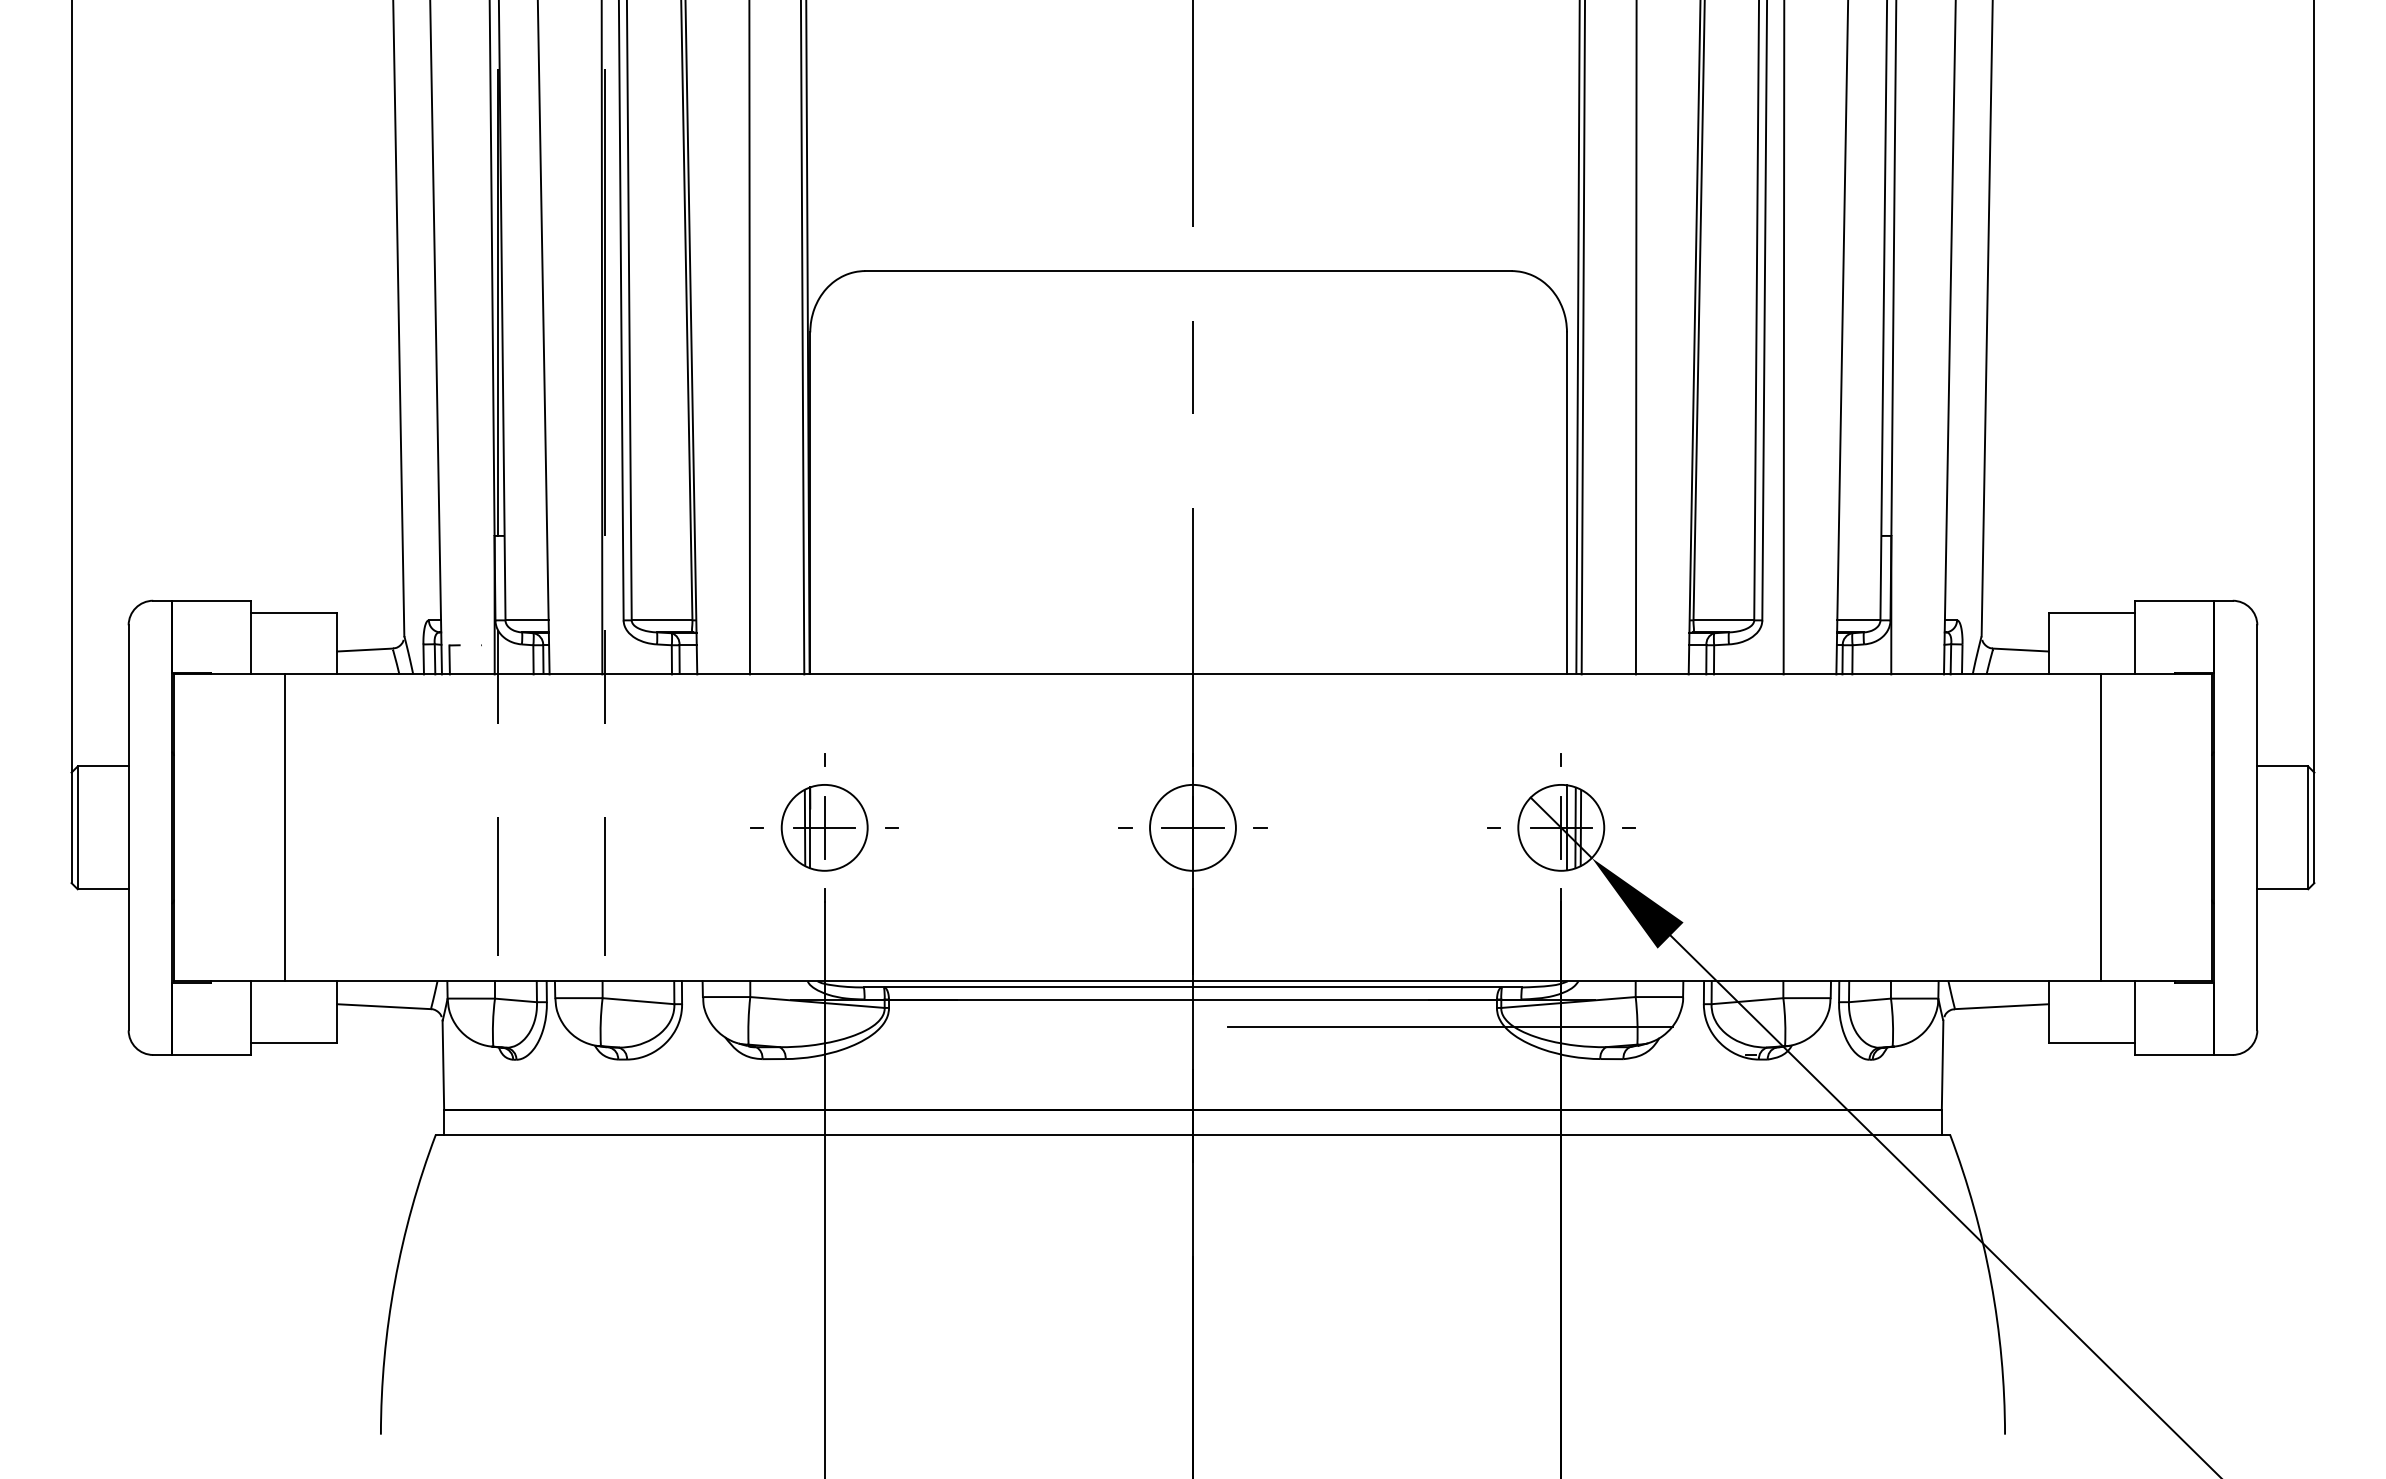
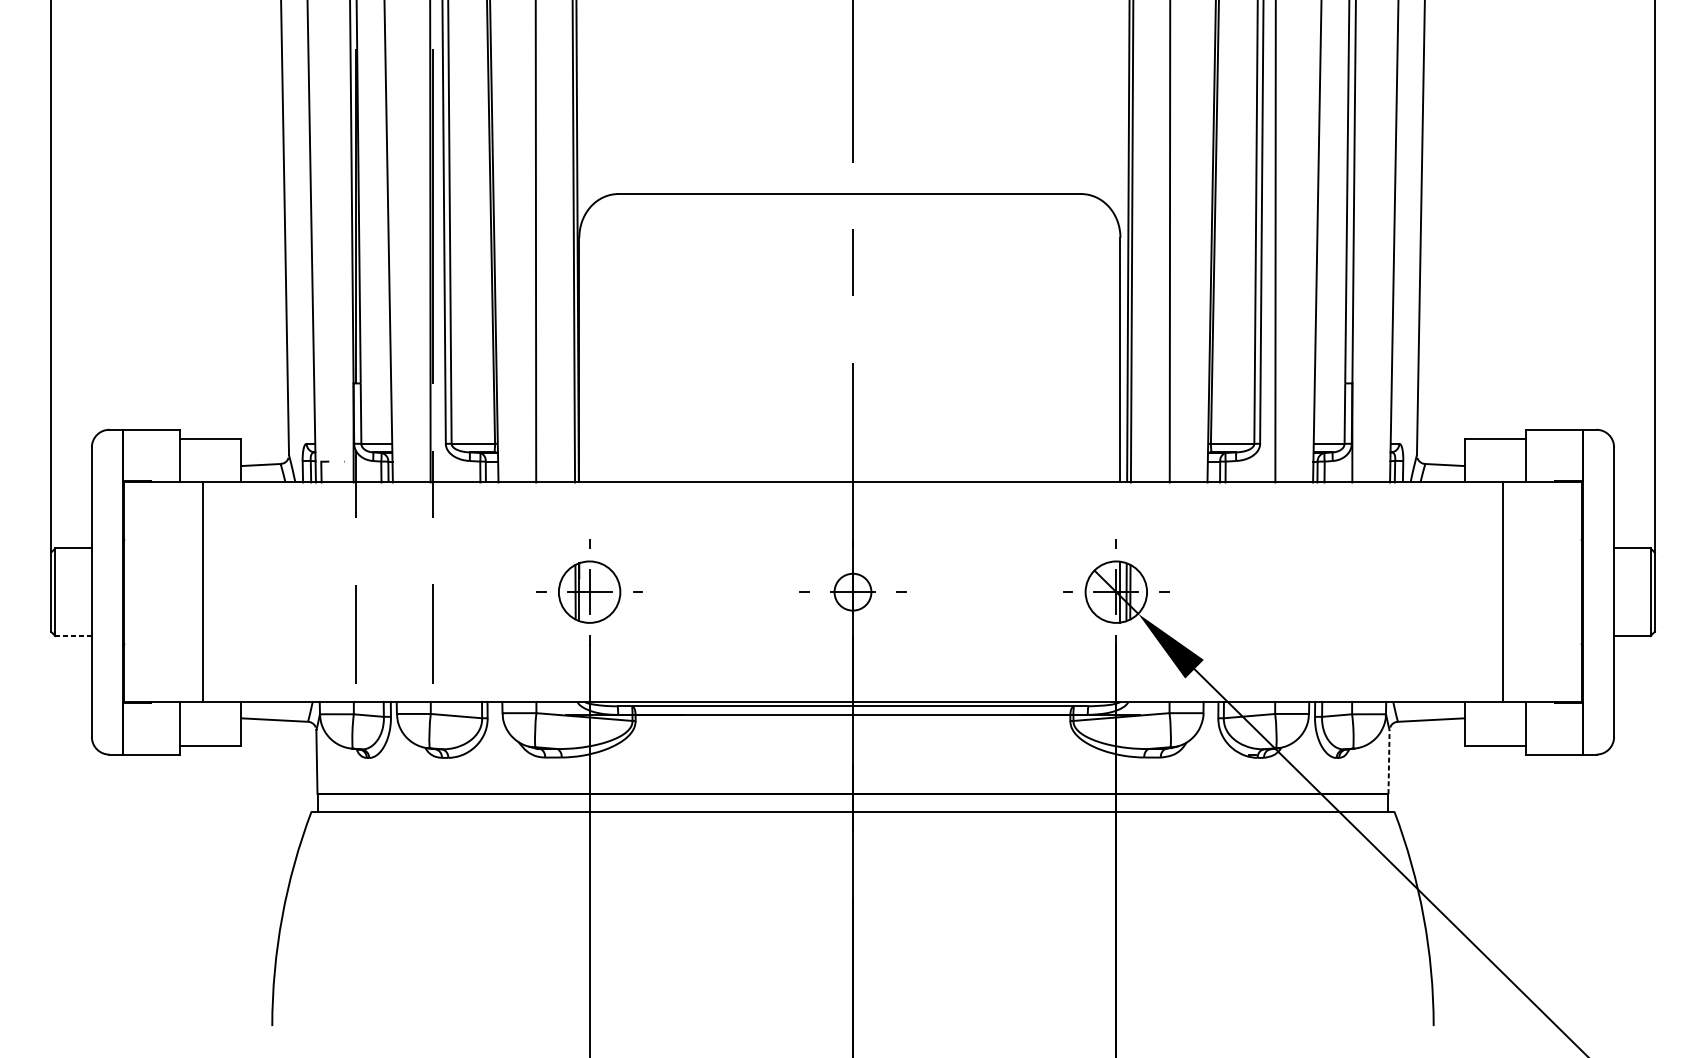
circle: (1192, 827) -> (852, 591), size x0.6
line: (103, 889) -> (73, 636), solid -> dashed
line: (1450, 1026) -> (1037, 734), removed
line: (1942, 1065) -> (1388, 762), solid -> dashed

